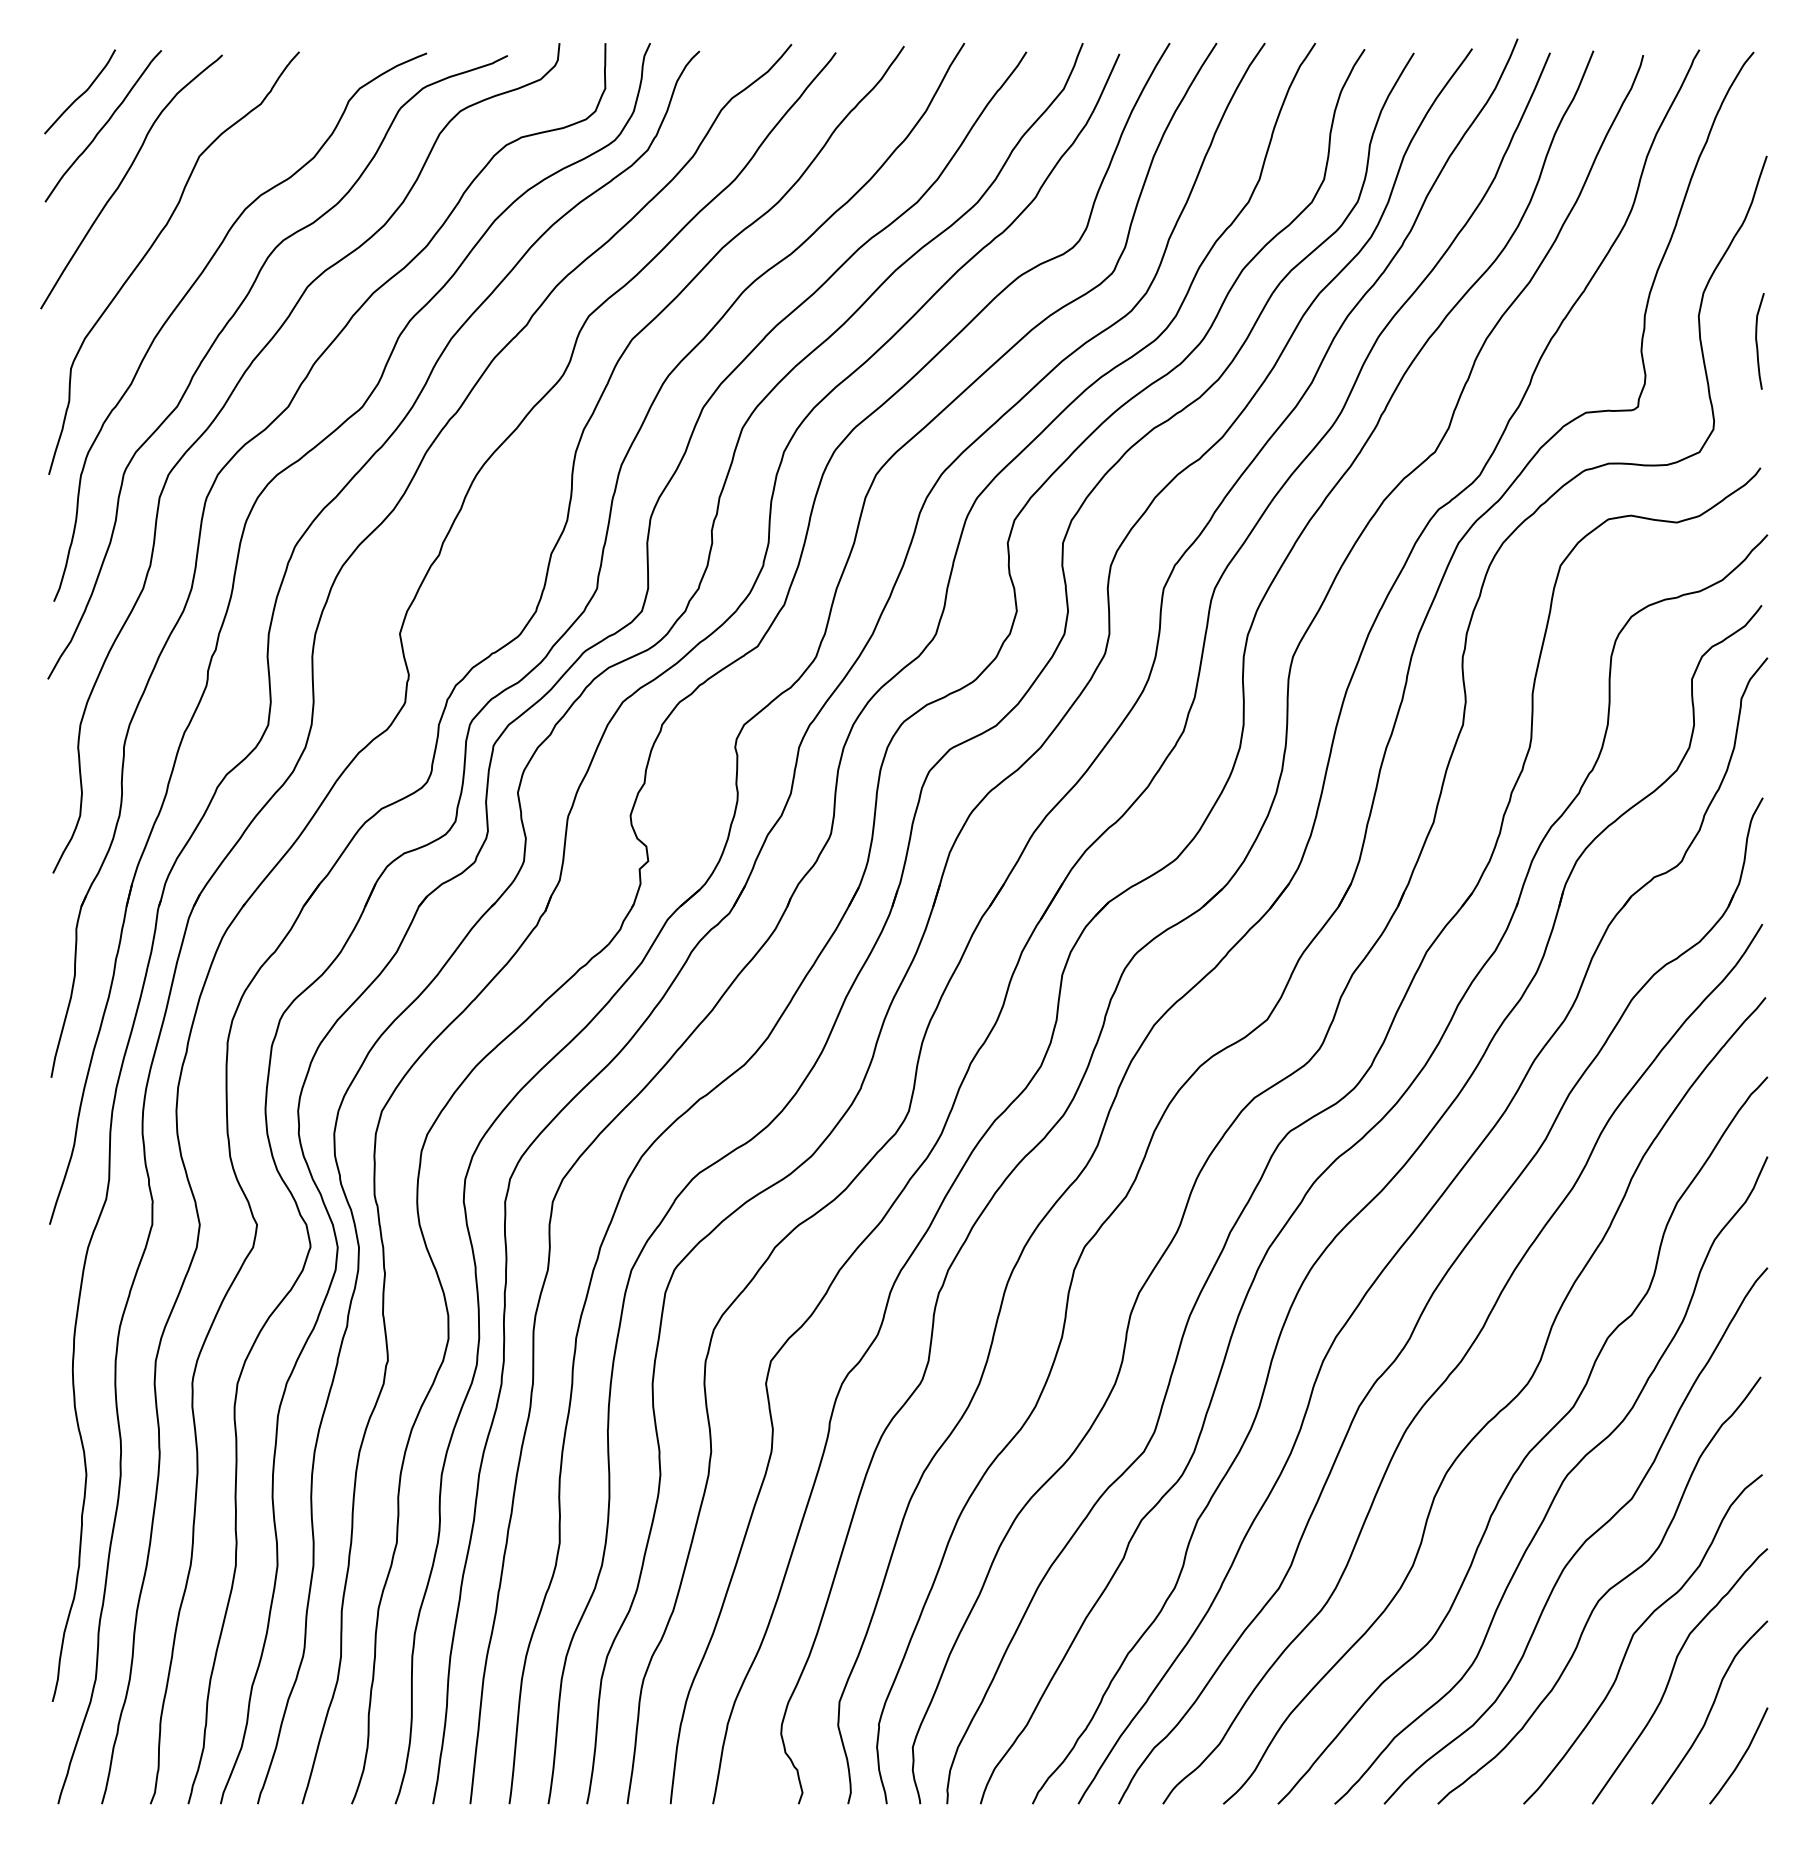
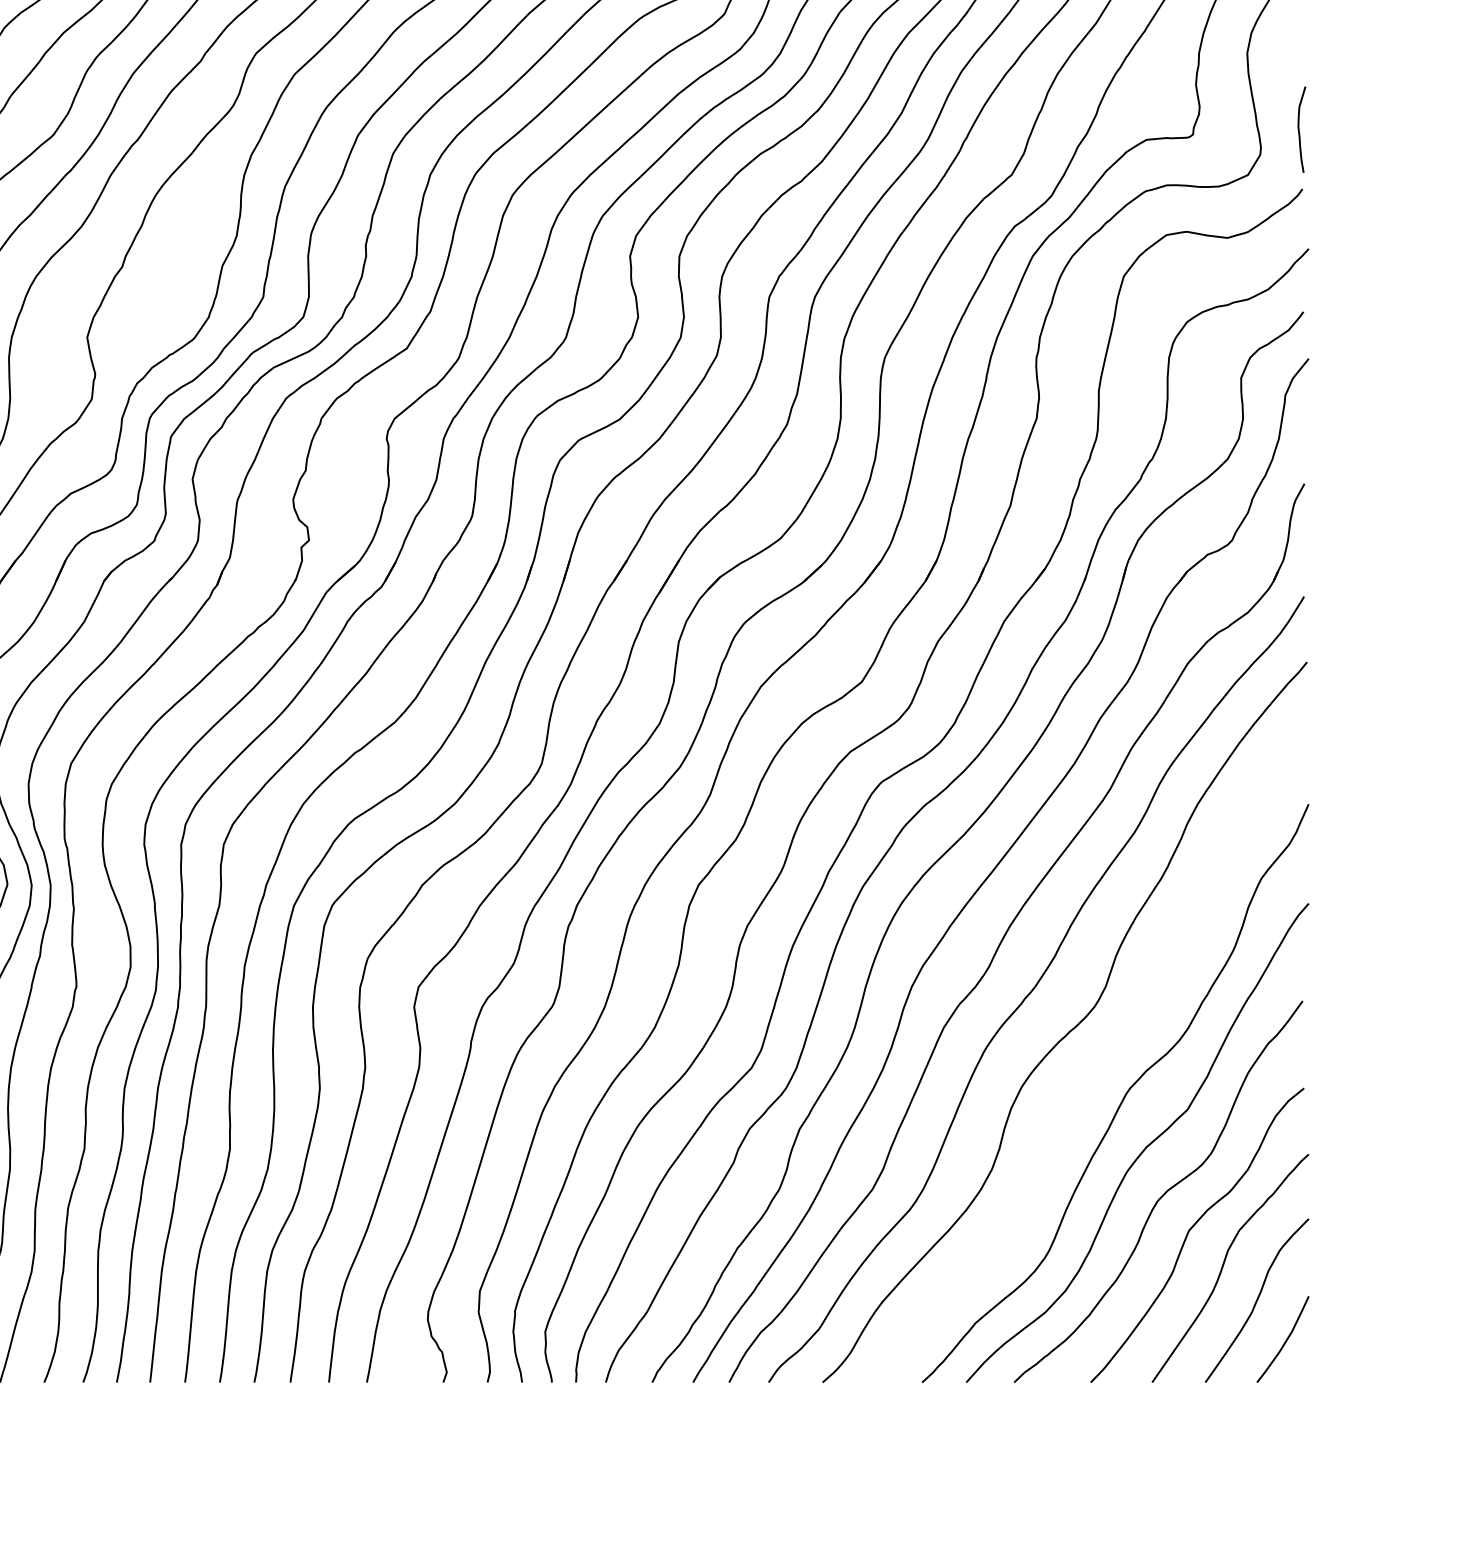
curve: (1757, 341) -> (1299, 129), moved
curve: (1531, 1448) -> (1097, 1064), removed

